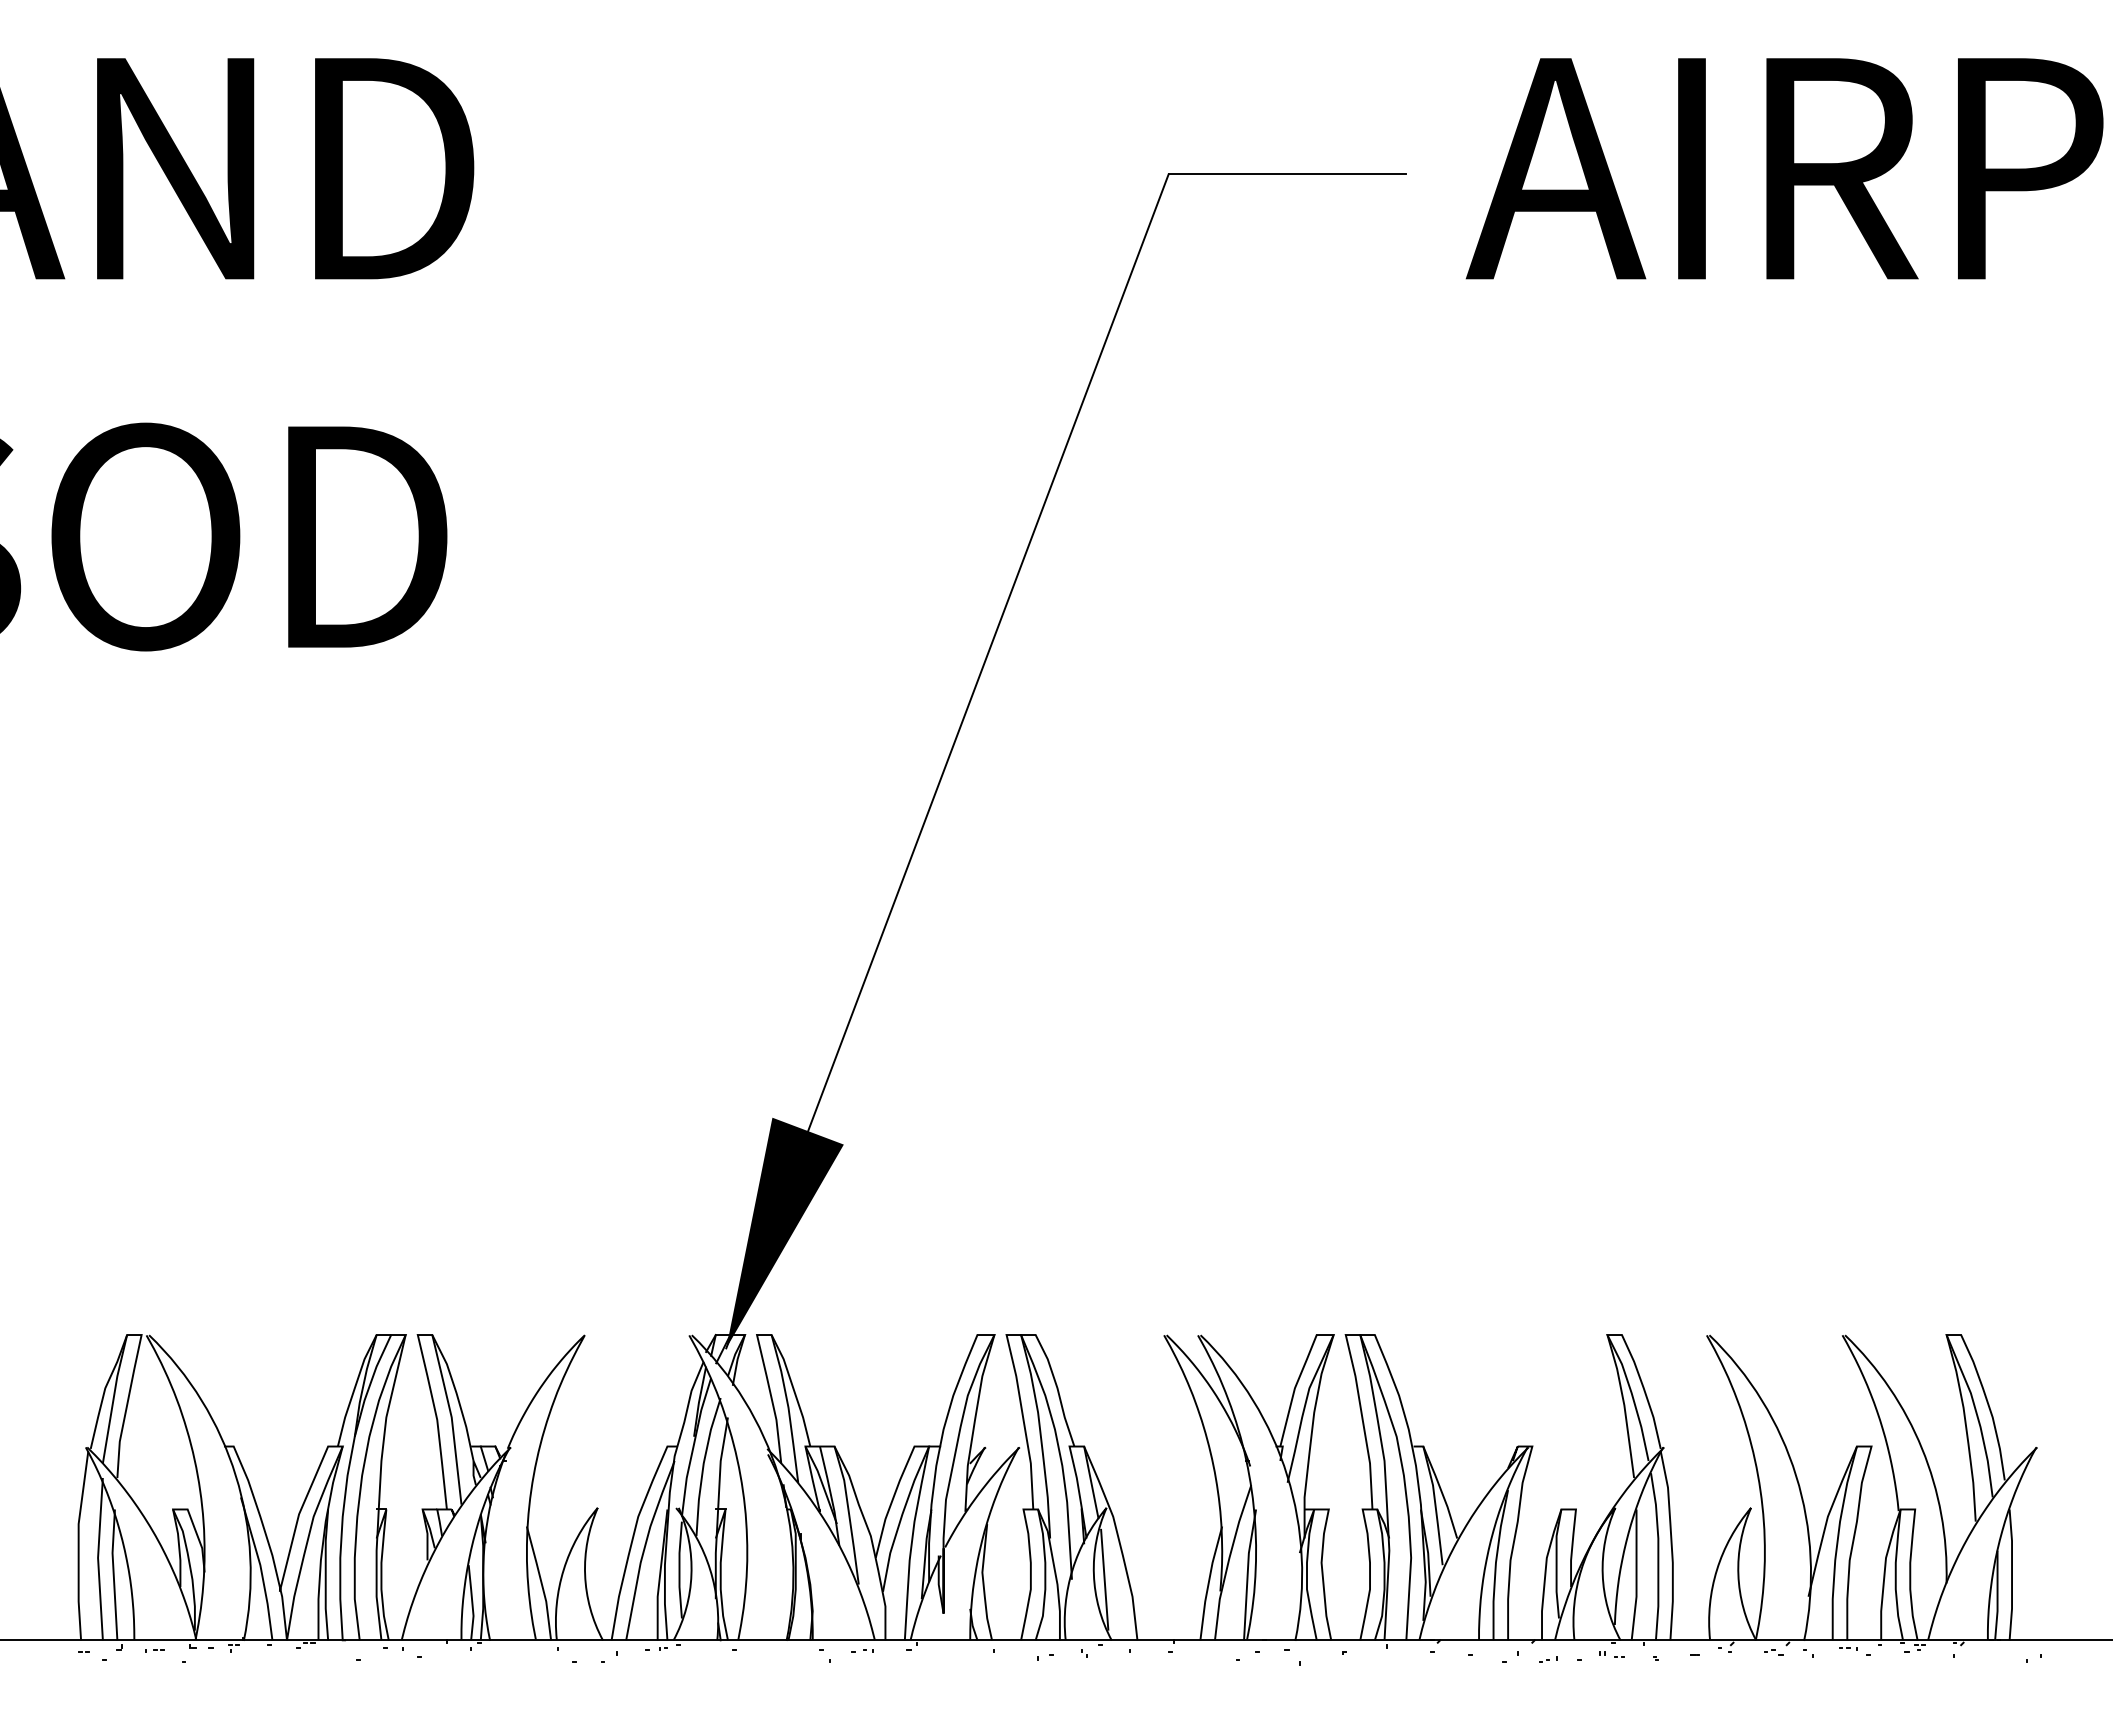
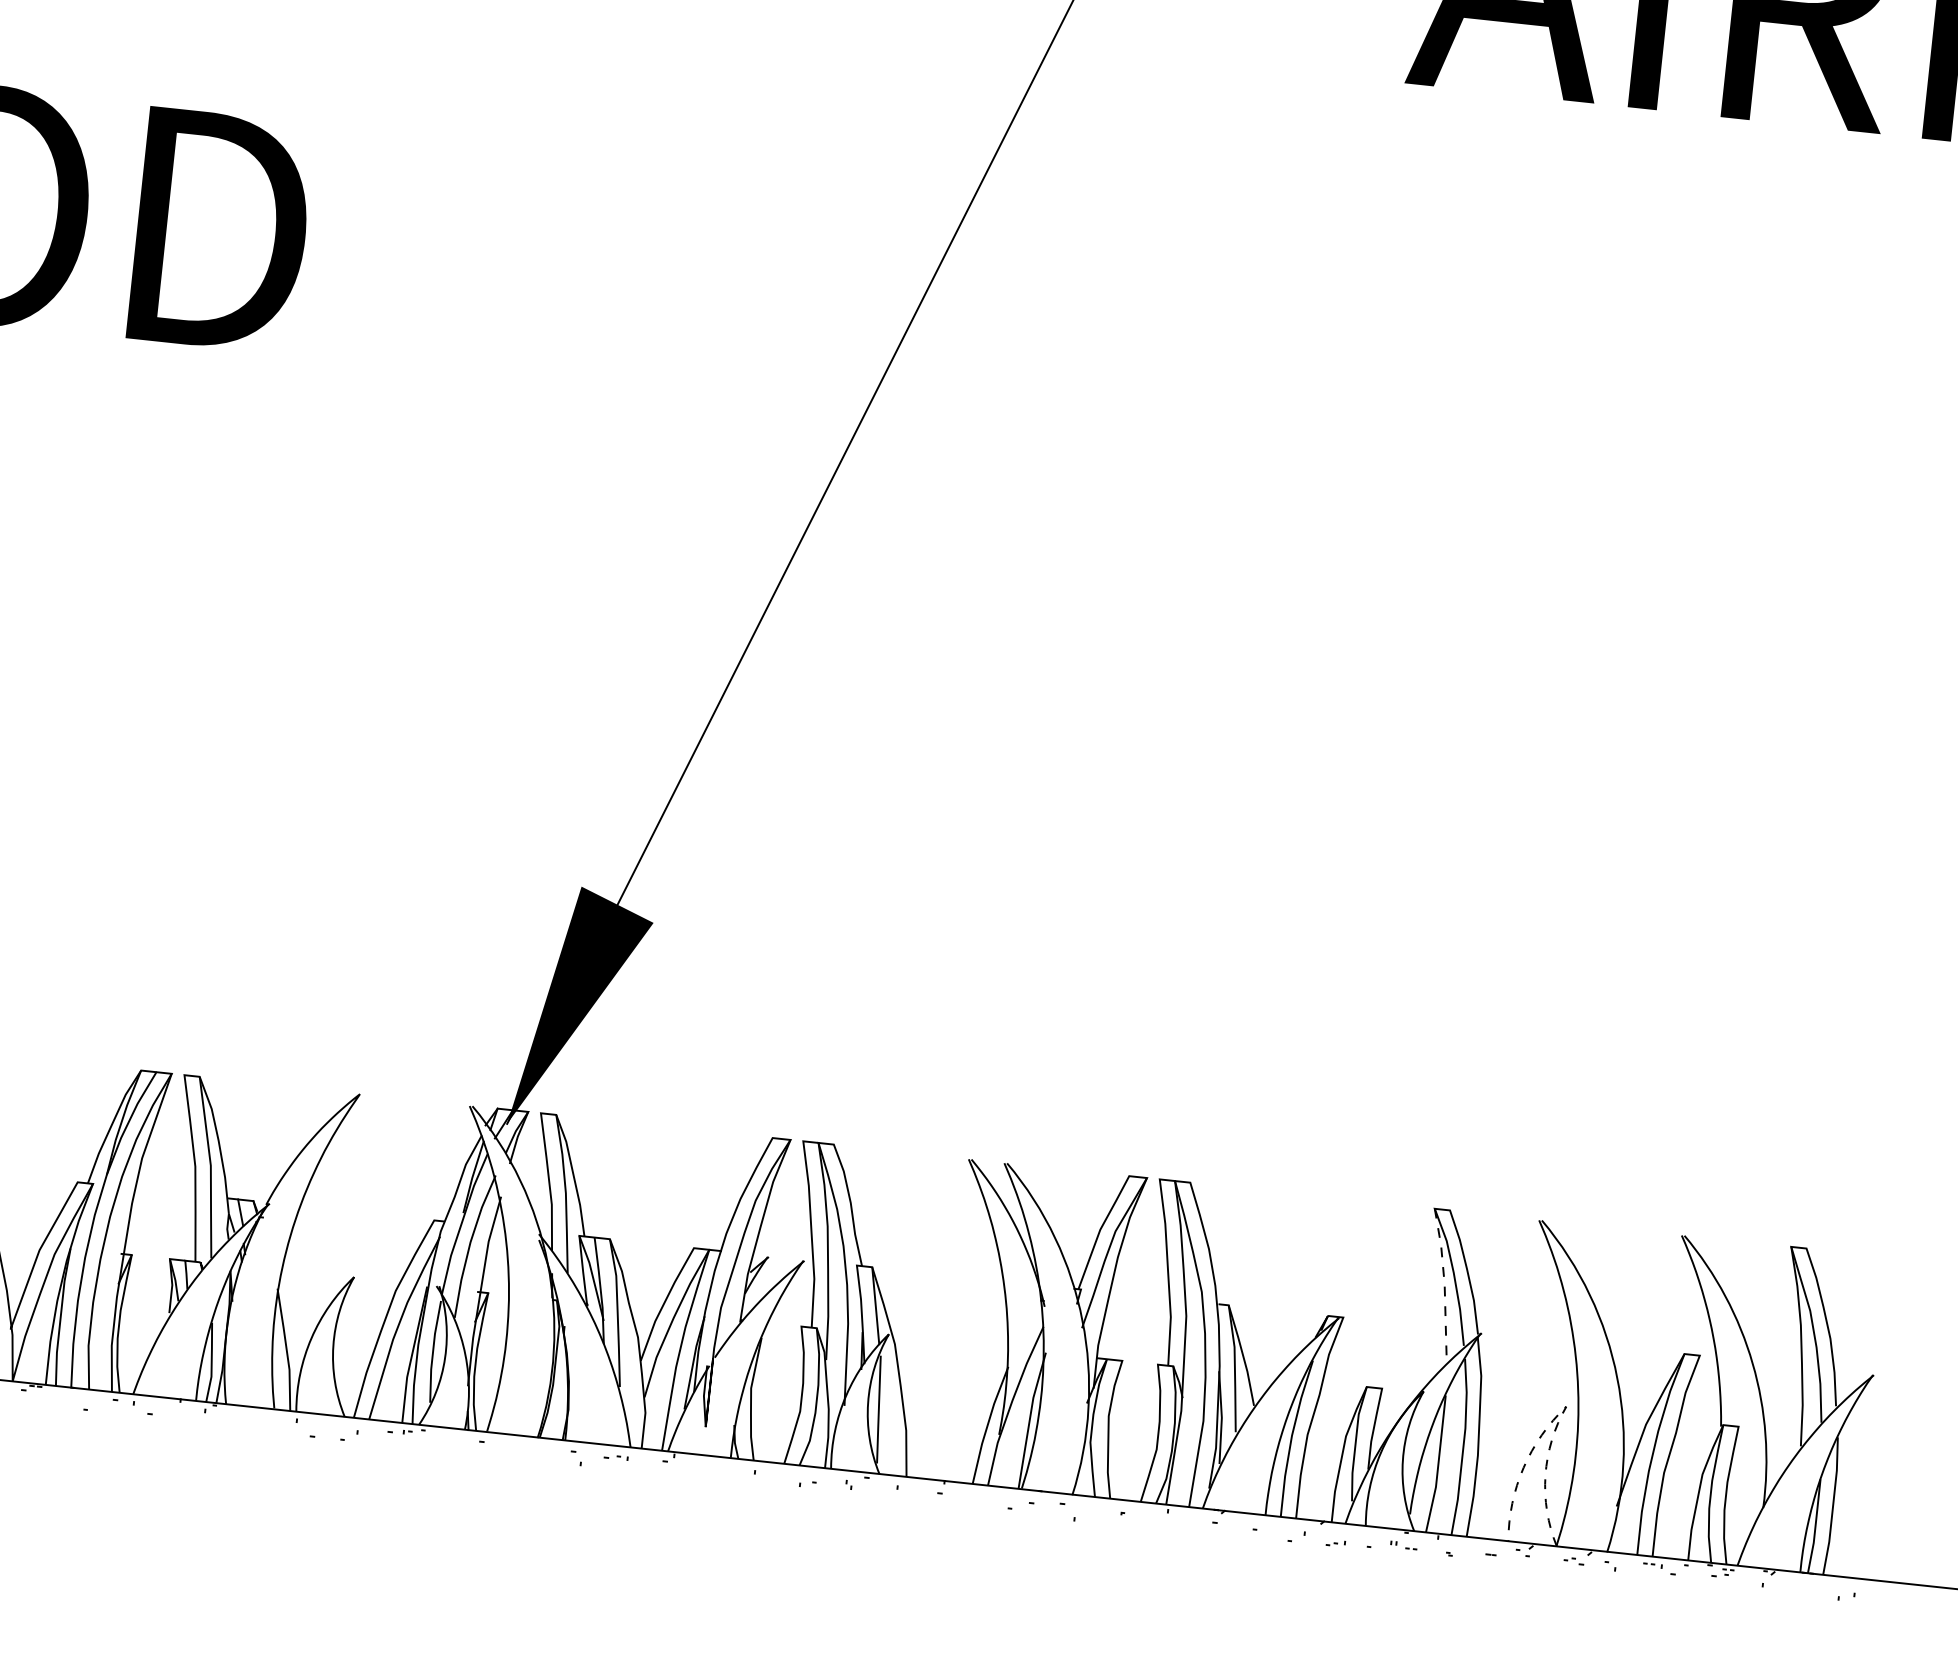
line: (1624, 1405) -> (1444, 1284), solid -> dashed
line: (1751, 1507) -> (1566, 1406), solid -> dashed

